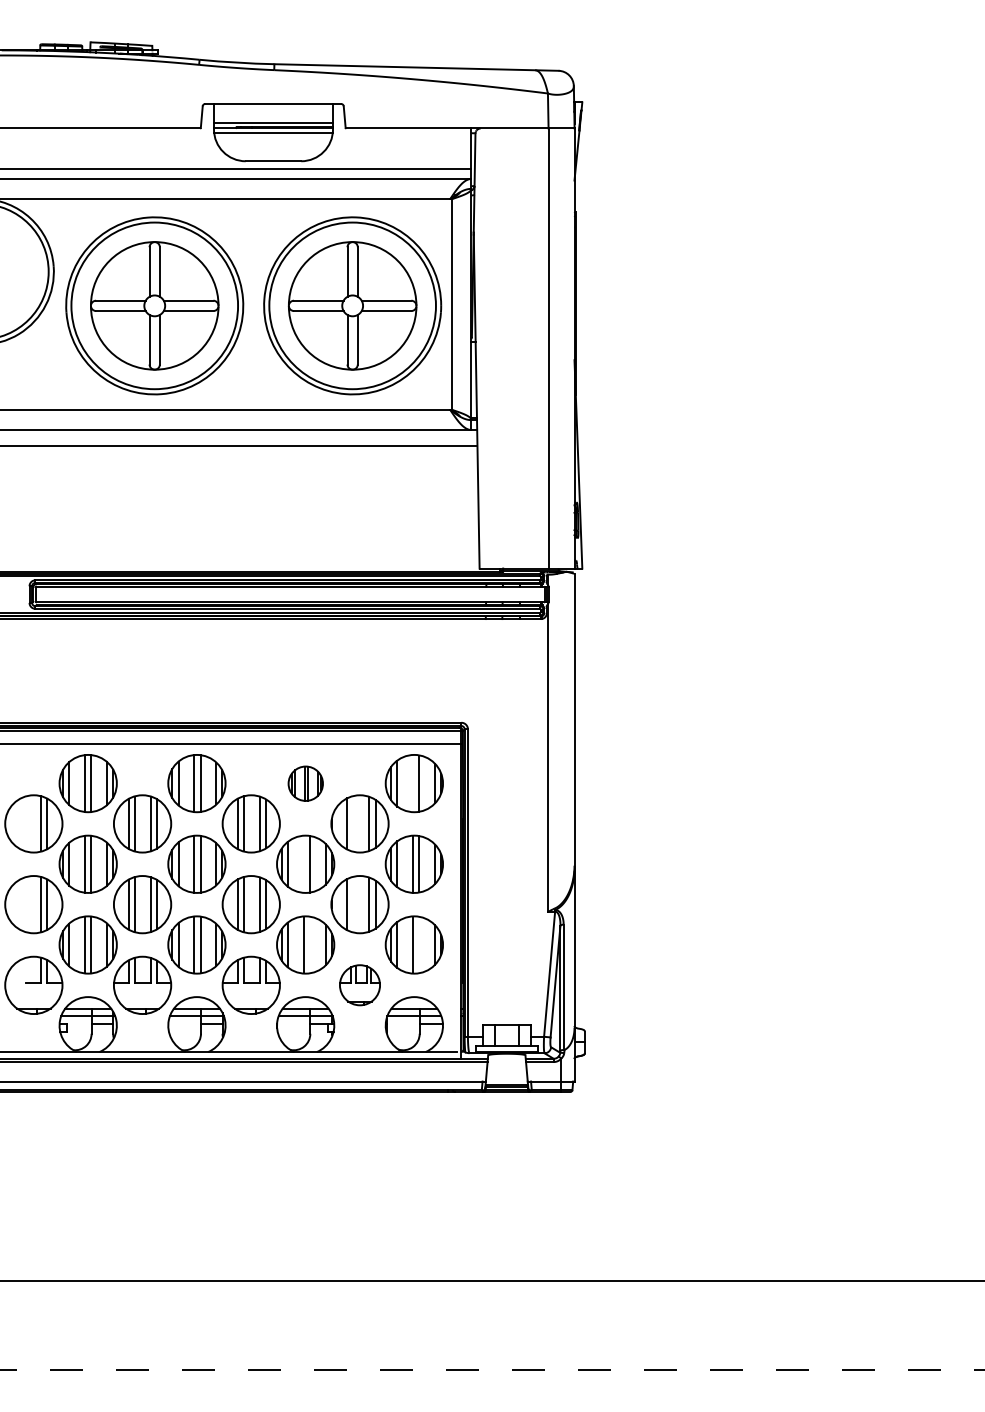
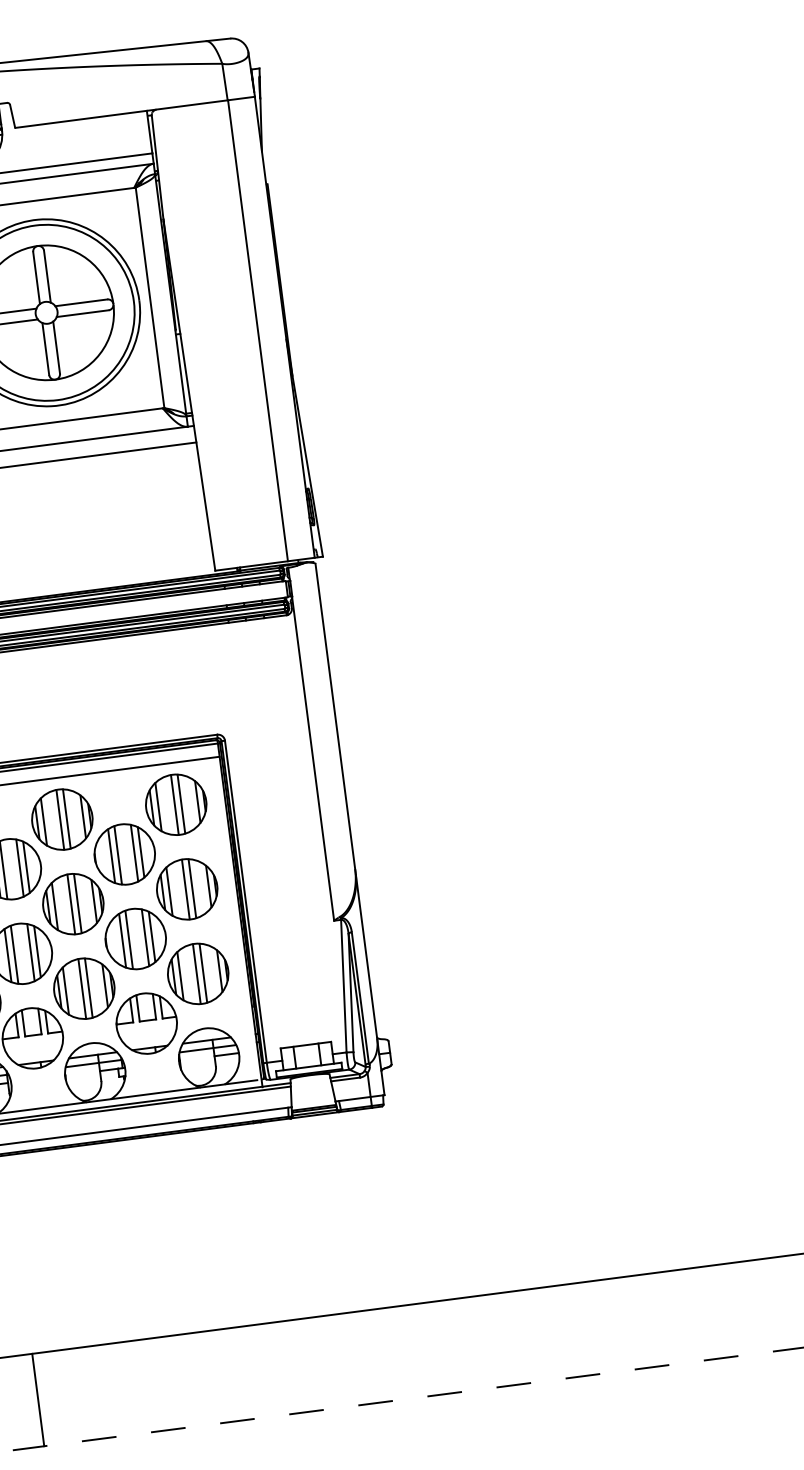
part: (305, 783) -> (62, 819), size x1.67
line: (413, 783) -> (175, 804), added
line: (353, 823) -> (117, 854), added
line: (303, 863) -> (70, 903), added
line: (353, 904) -> (128, 939), added
line: (309, 944) -> (88, 987), added
line: (419, 944) -> (203, 972), added
part: (359, 984) -> (146, 1022), size x1.43
line: (212, 1325) -> (38, 1399), added

